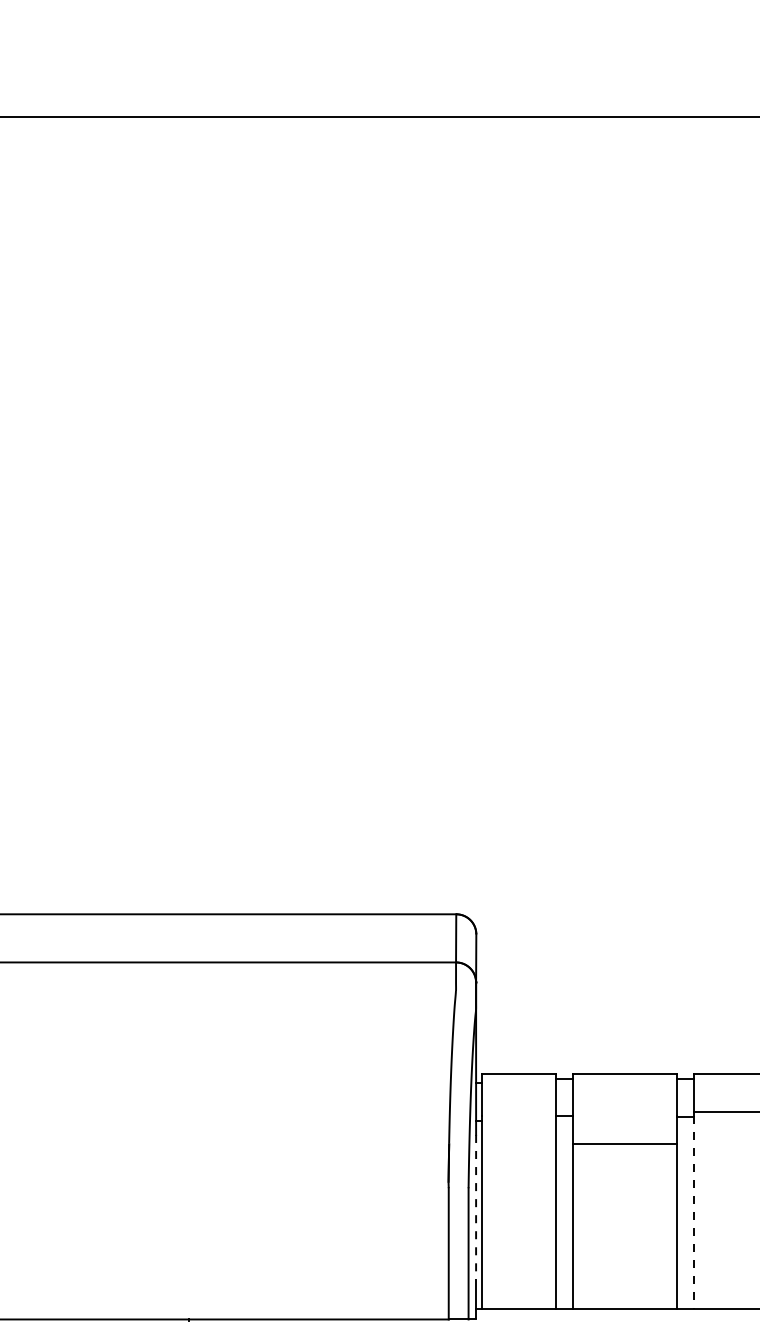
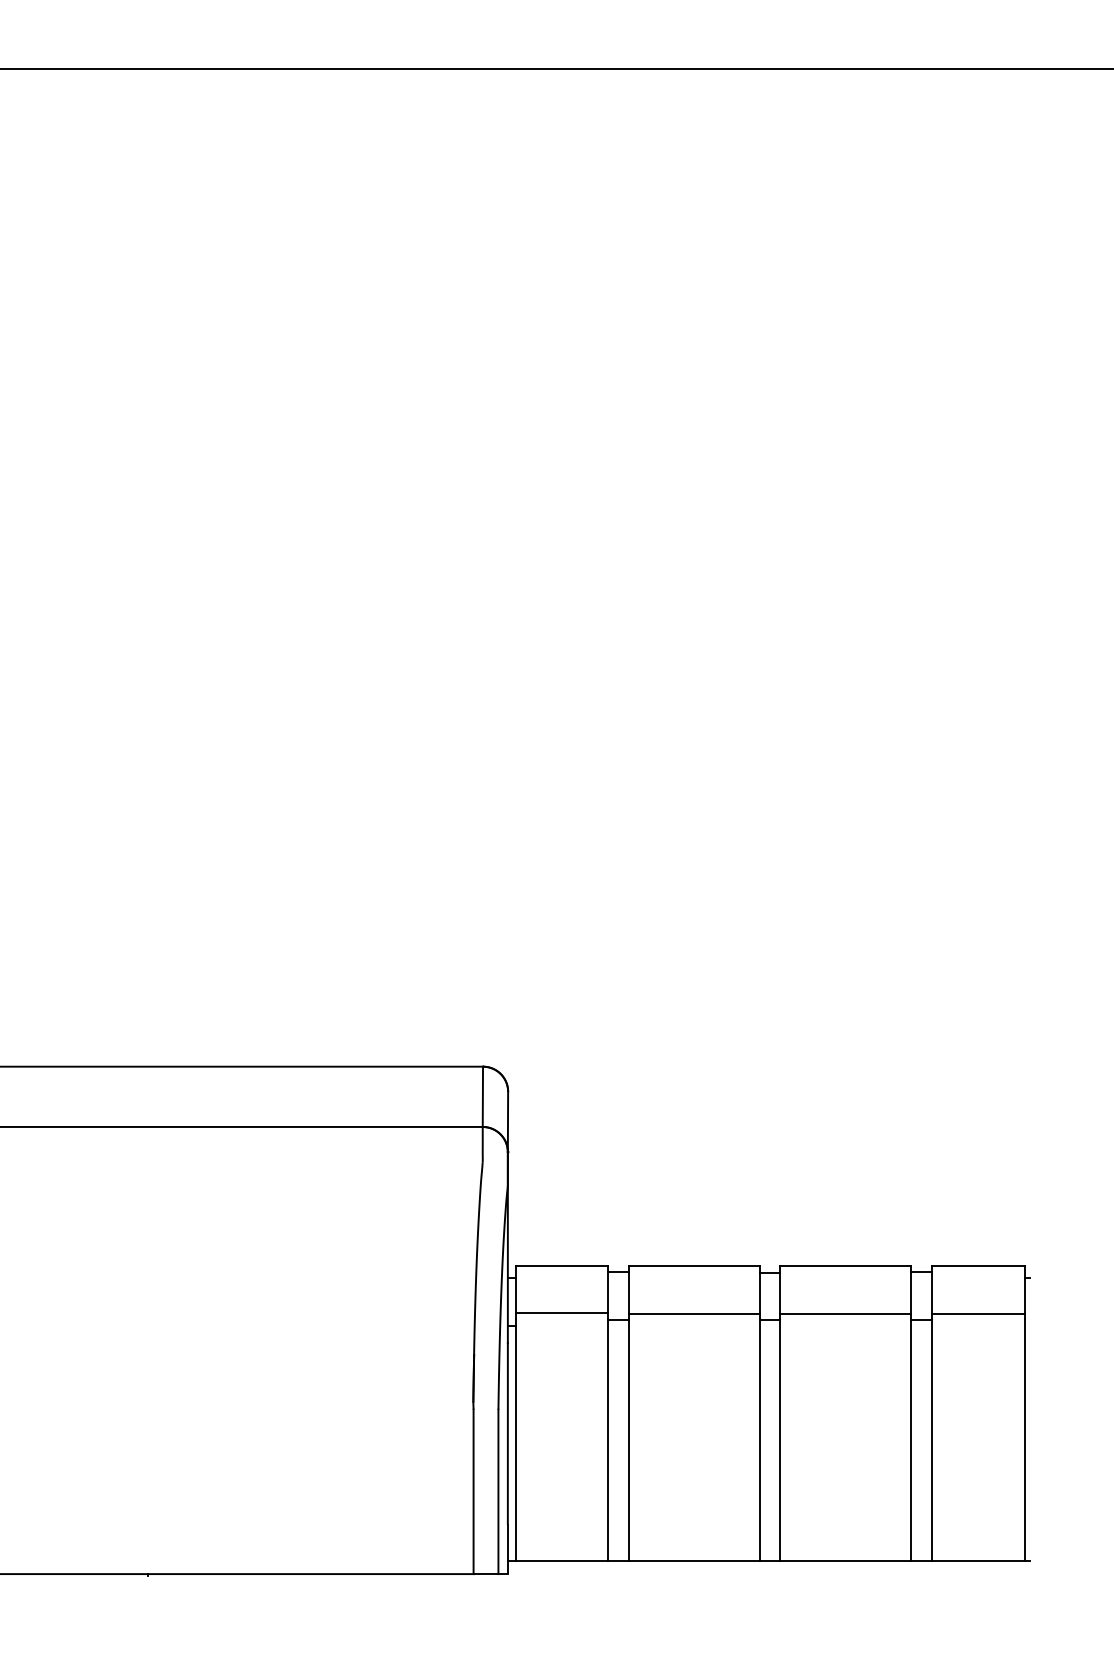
line: (518, 1111) -> (561, 1313), added
line: (625, 1143) -> (694, 1313), moved
line: (475, 1207) -> (507, 1433), dashed -> solid
line: (693, 1212) -> (780, 1440), dashed -> solid

